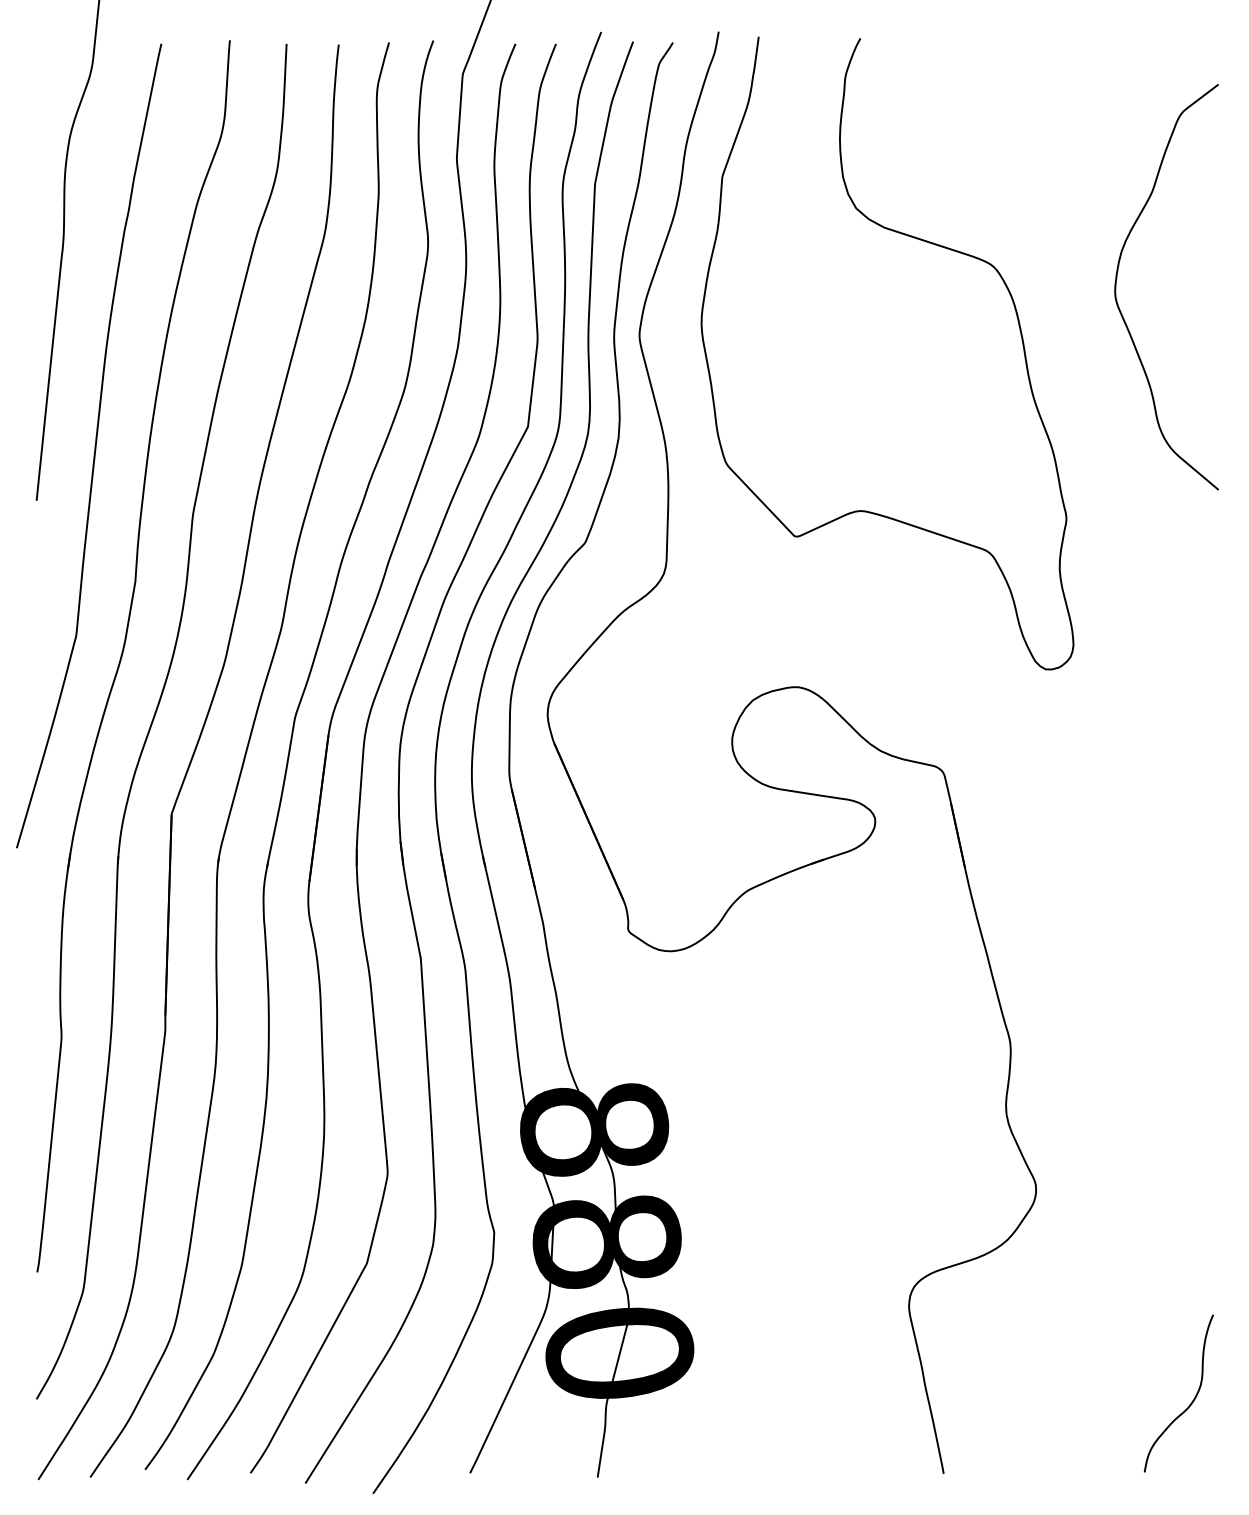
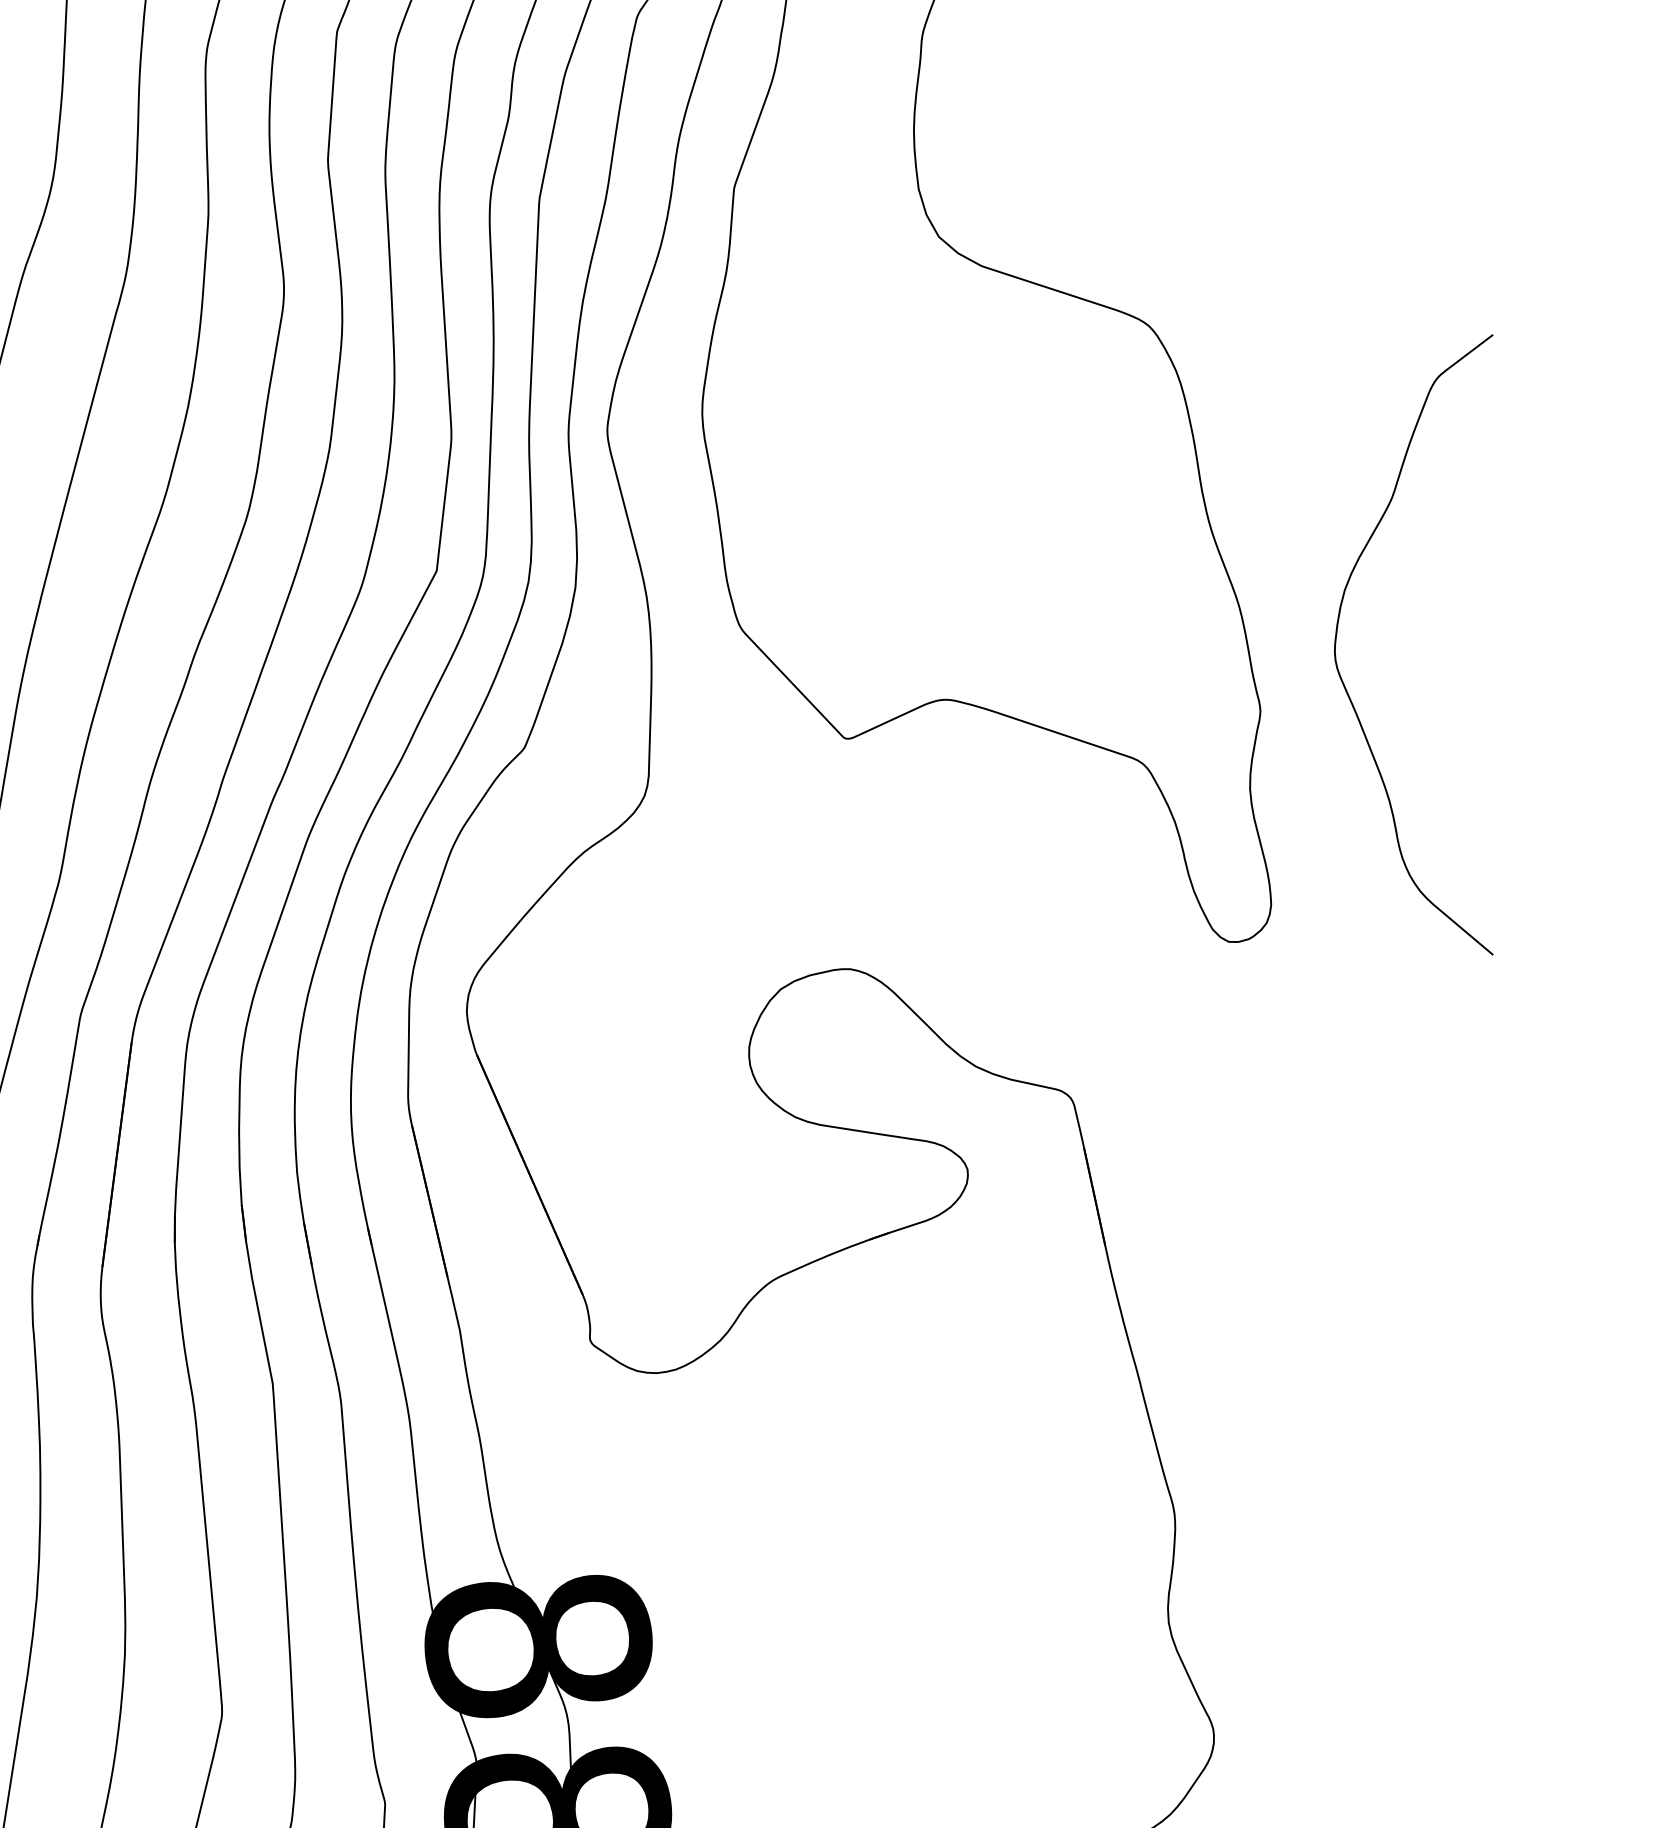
curve: (1117, 278) -> (1338, 631), moved

